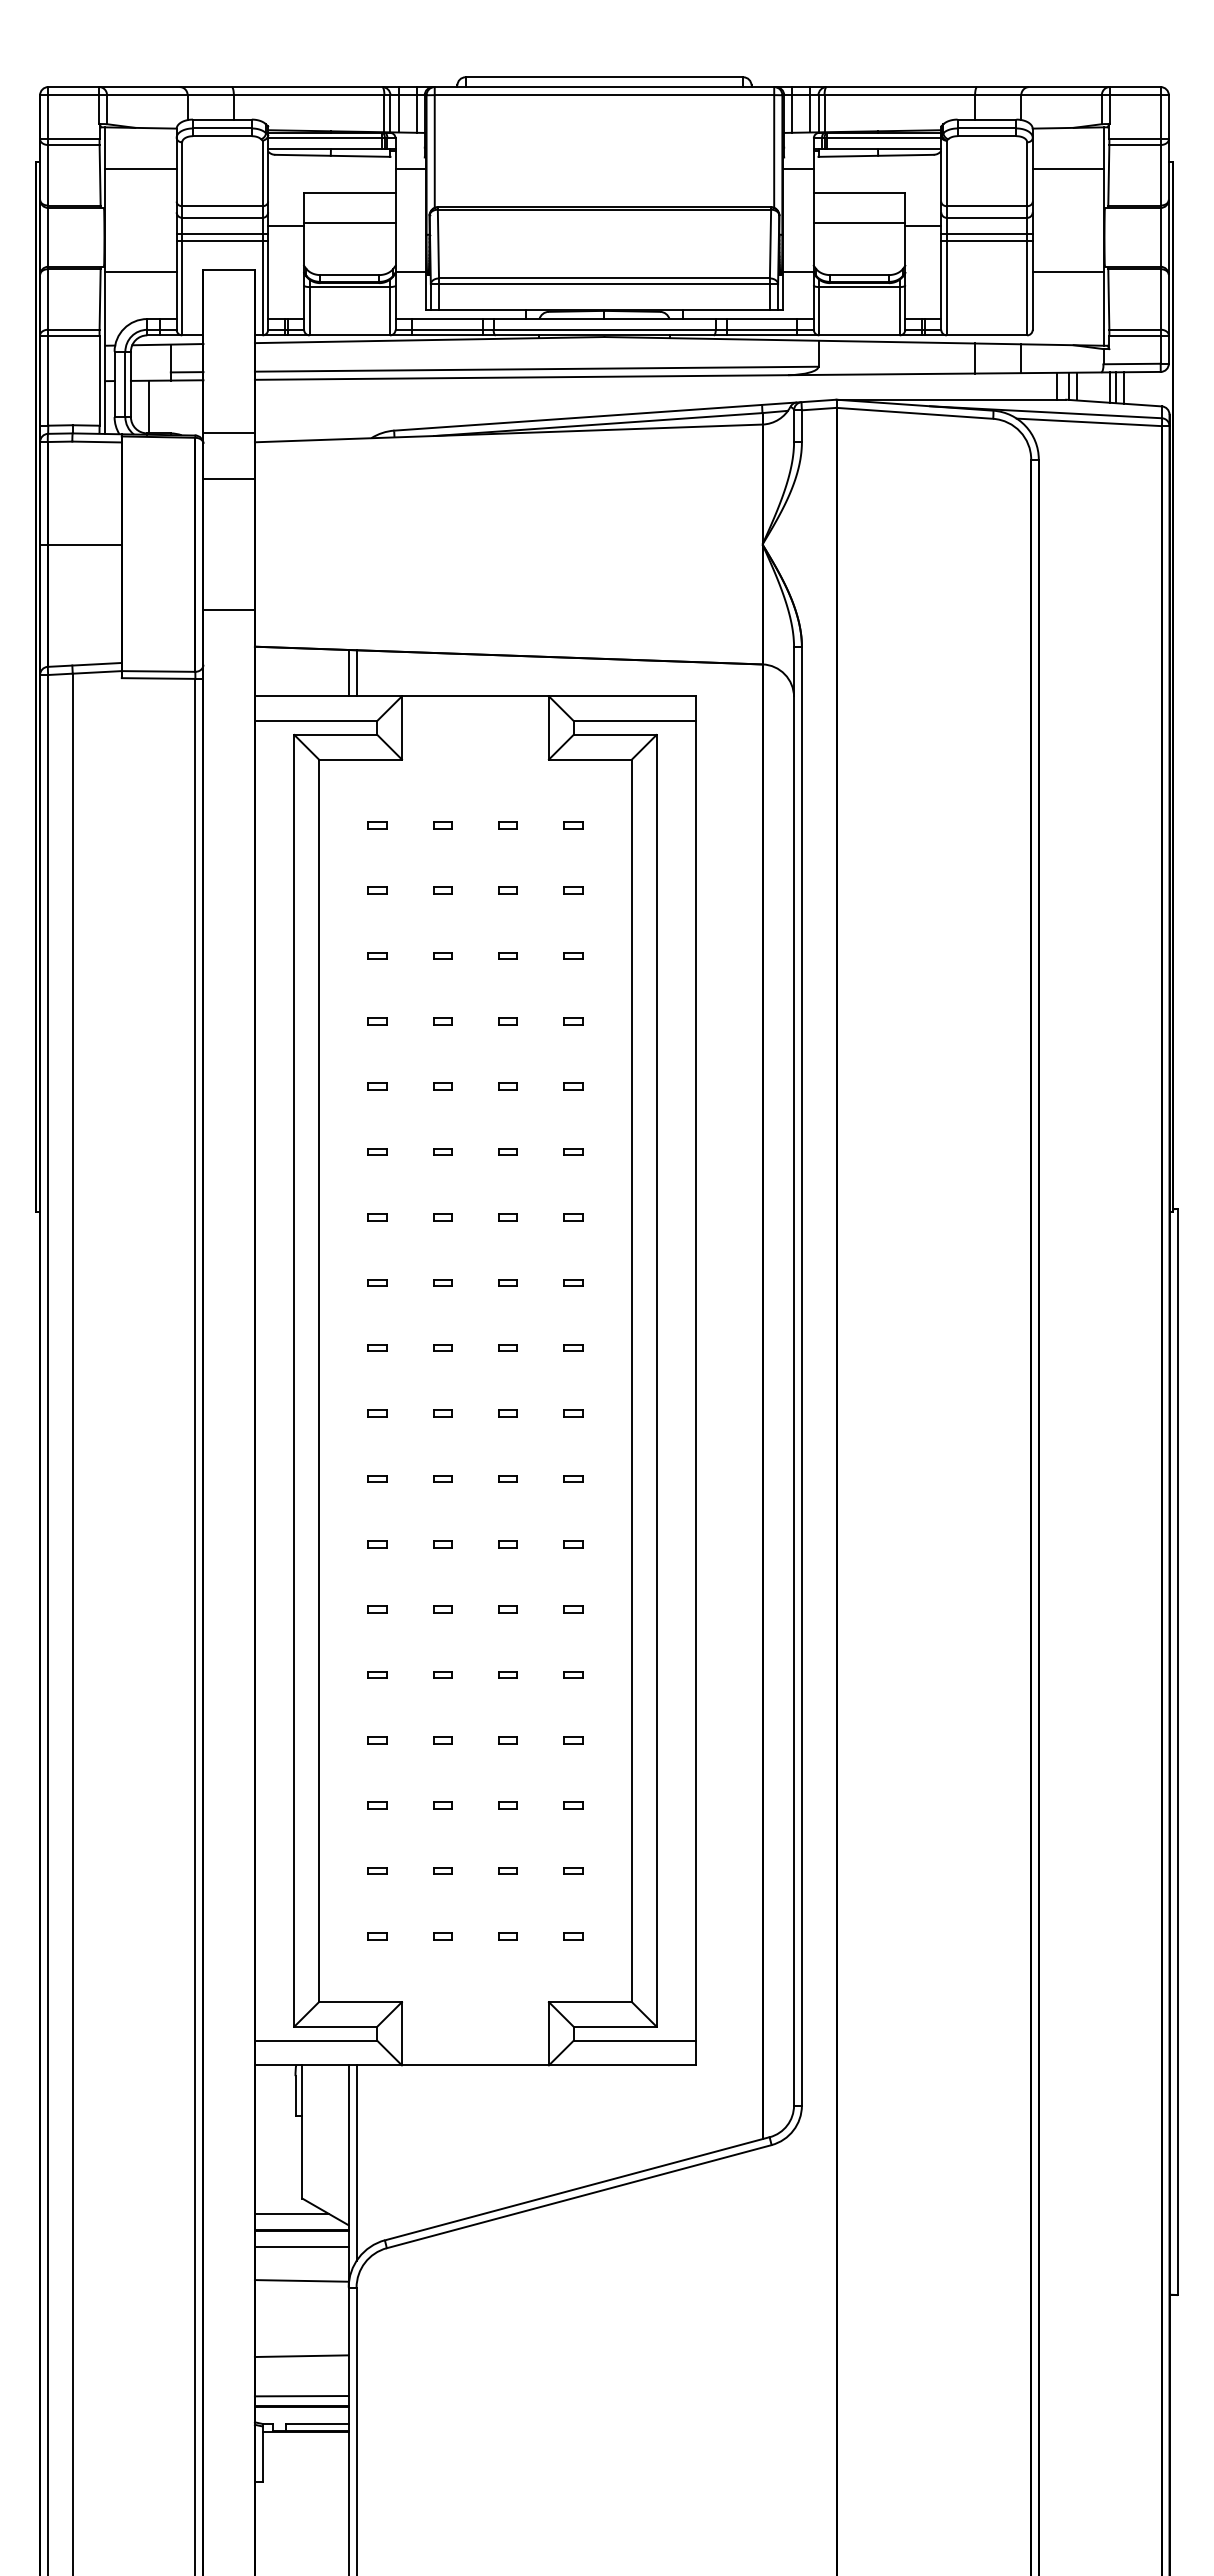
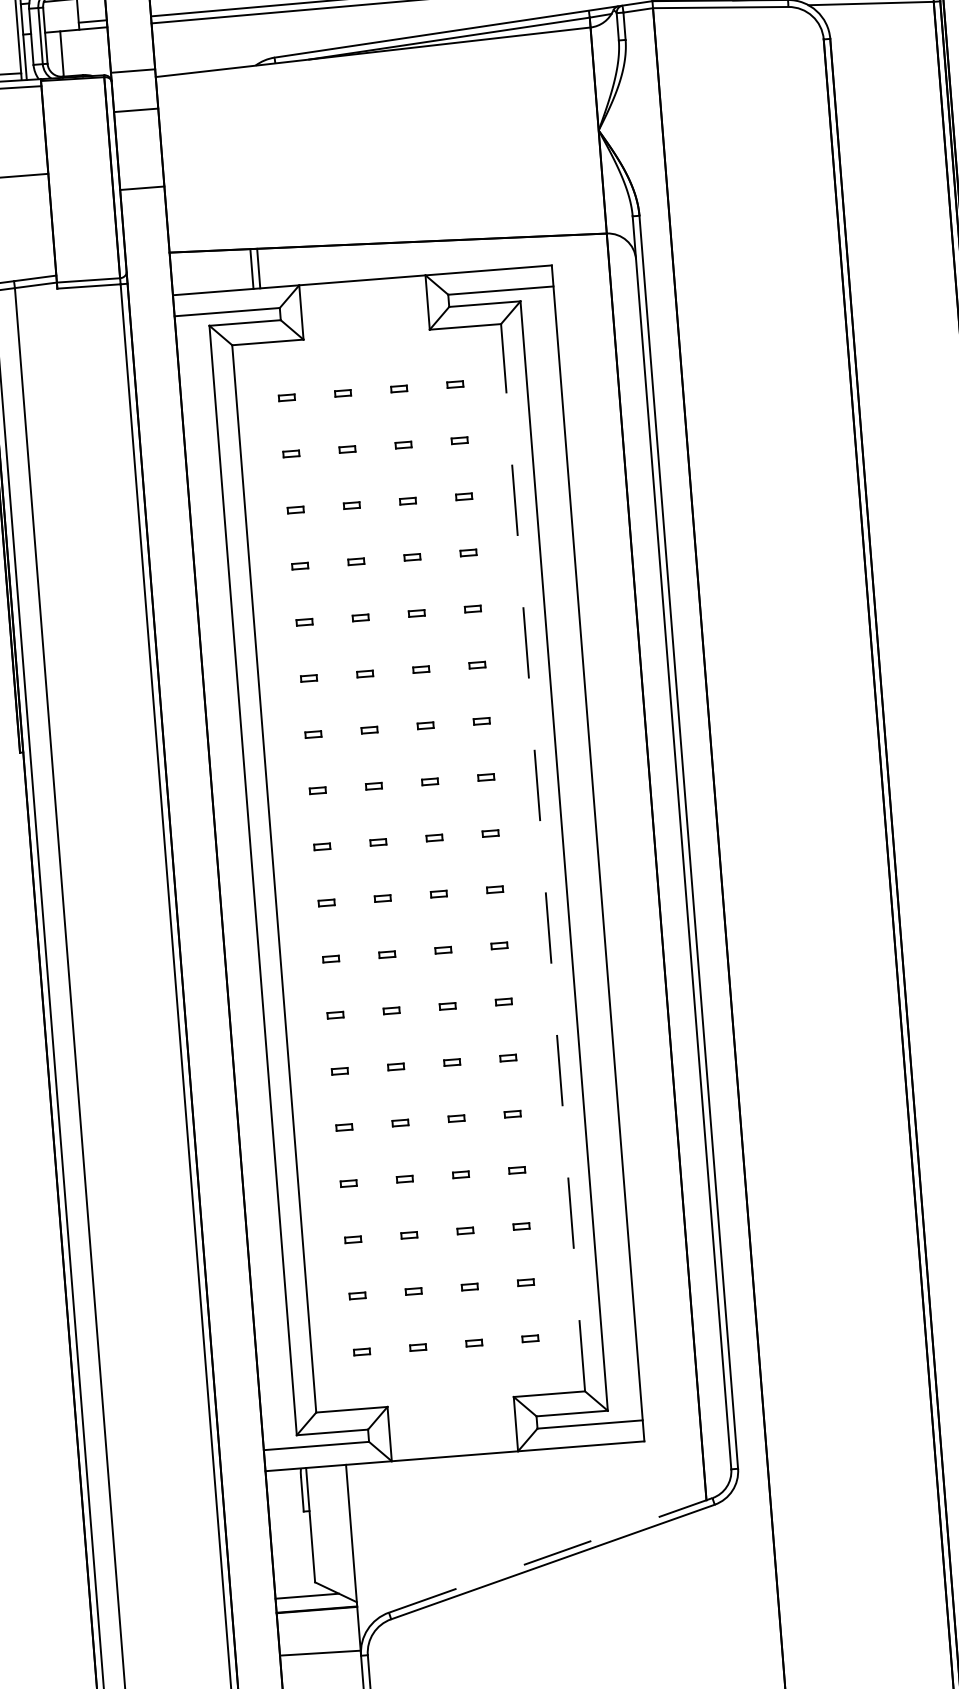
line: (228, 609) -> (141, 188), moved
line: (631, 1380) -> (542, 857), solid -> dashed
line: (356, 2162) -> (359, 1547), removed
line: (577, 2188) -> (550, 1555), solid -> dashed
line: (301, 2247) -> (317, 1624), removed

